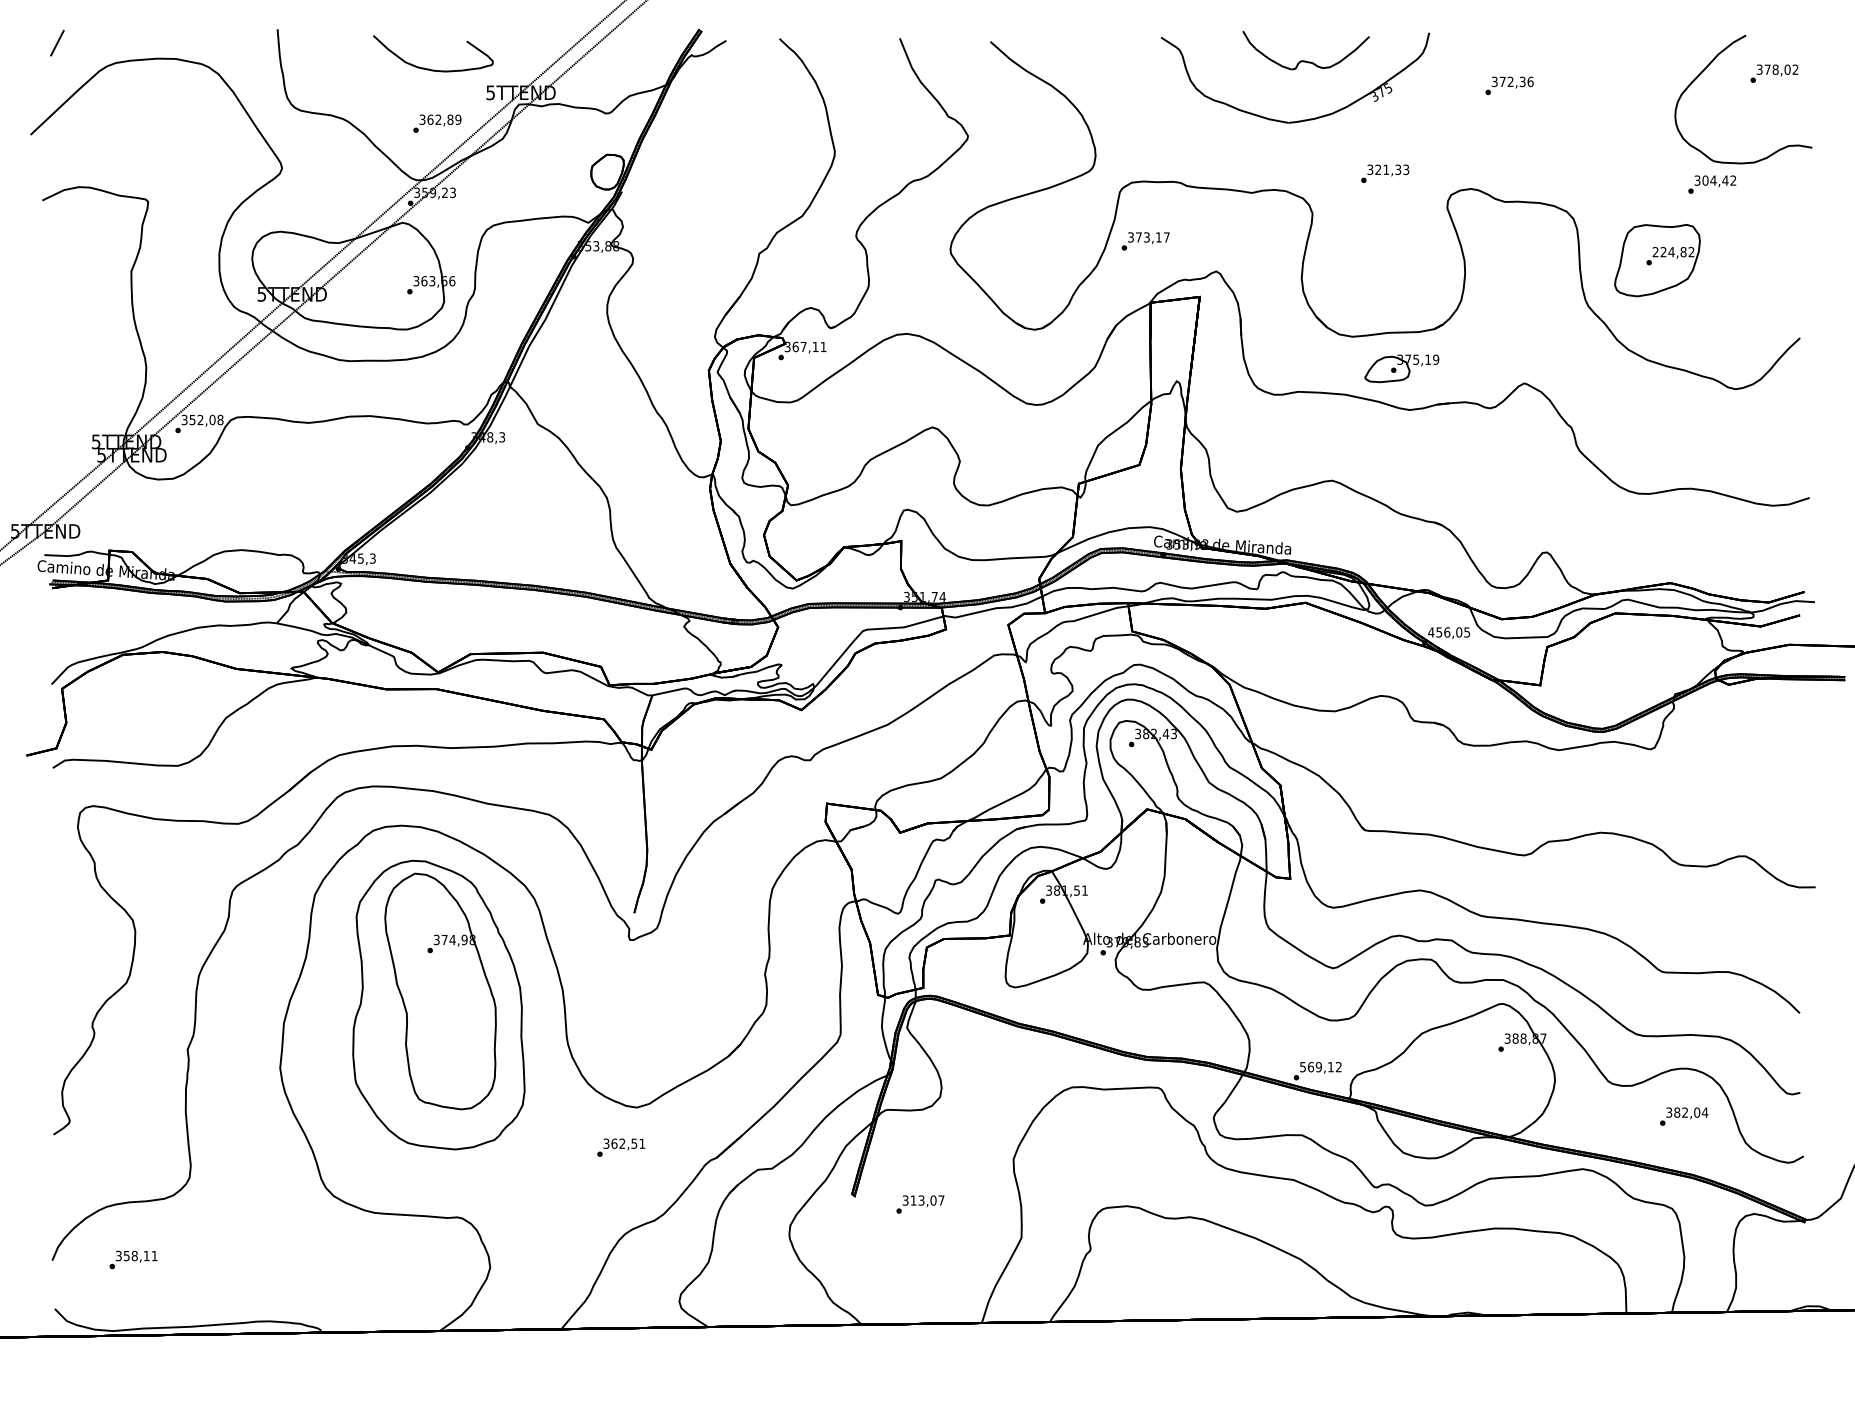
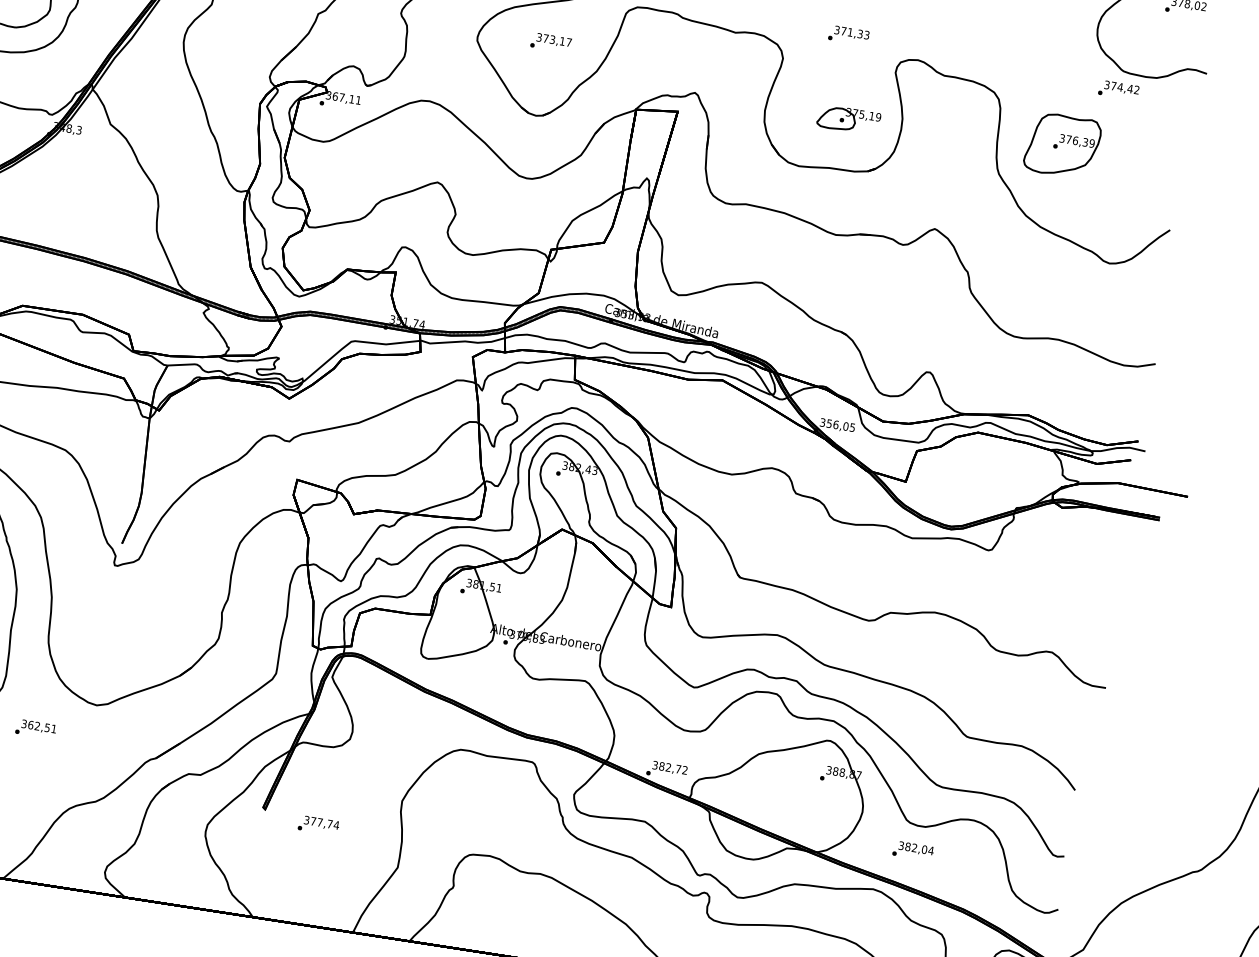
text: (1378, 169) -> (843, 31), 321,33 -> 371,33
text: (1705, 180) -> (1113, 86), 304,42 -> 374,42
text: (1145, 241) -> (550, 42), moved
text: (1673, 252) -> (1077, 141), 224,82 -> 376,39
part: (1401, 368) -> (848, 119), moved
text: (1431, 632) -> (822, 422), 456,05 -> 356,05
text: (1316, 1067) -> (666, 767), 569,12 -> 382,72
text: (1684, 1116) -> (913, 851), moved
text: (621, 1147) -> (36, 729), moved
text: (927, 1200) -> (325, 823), 313,07 -> 377,74

